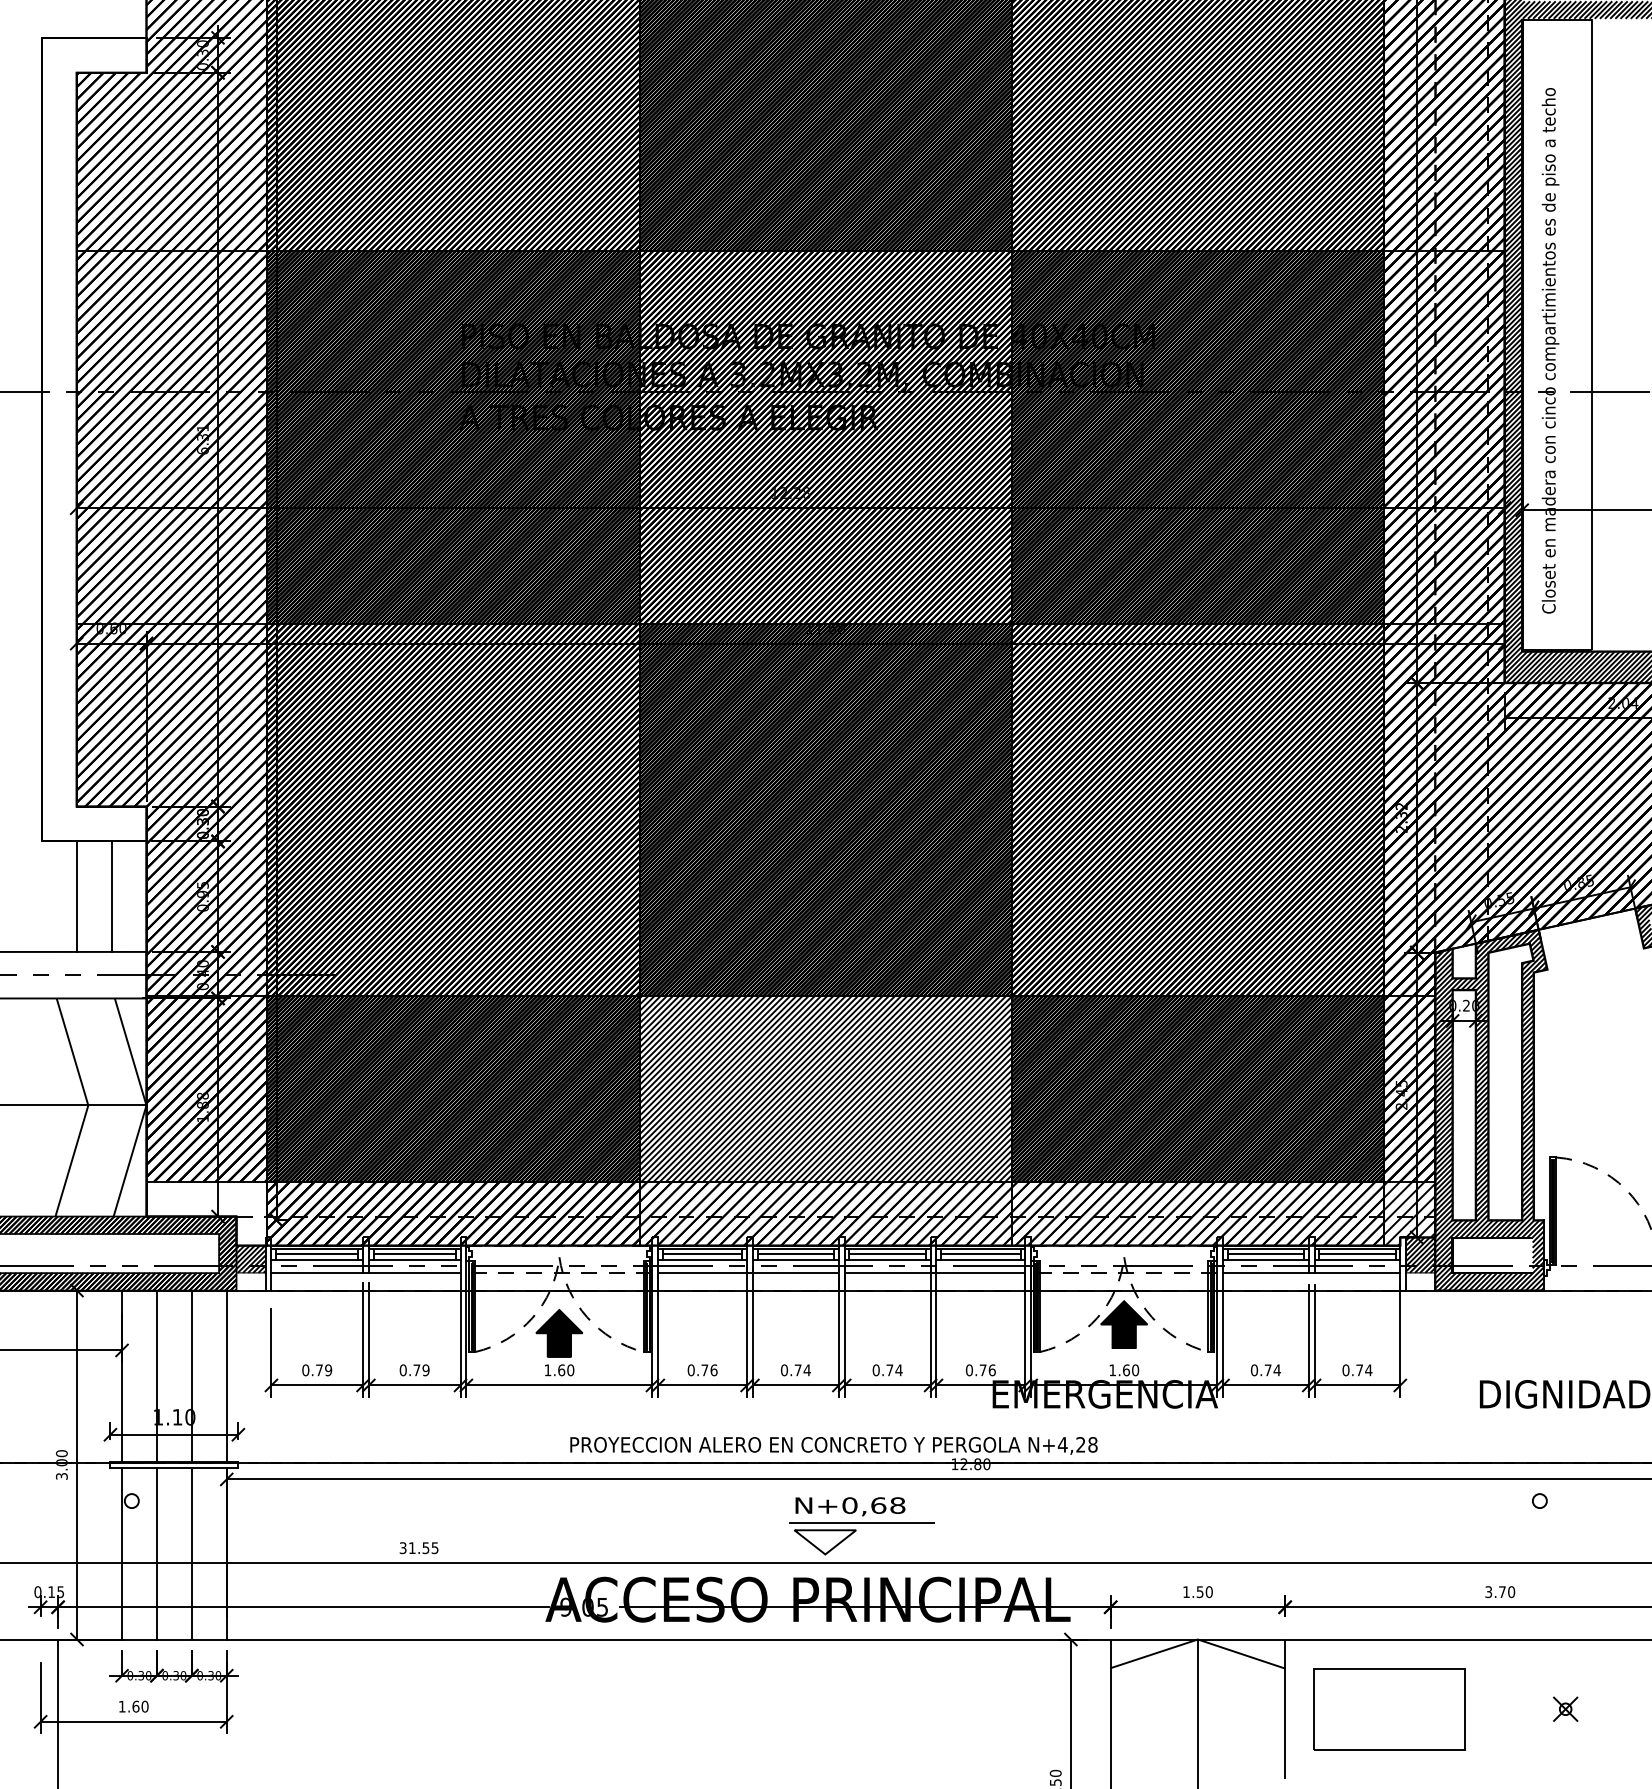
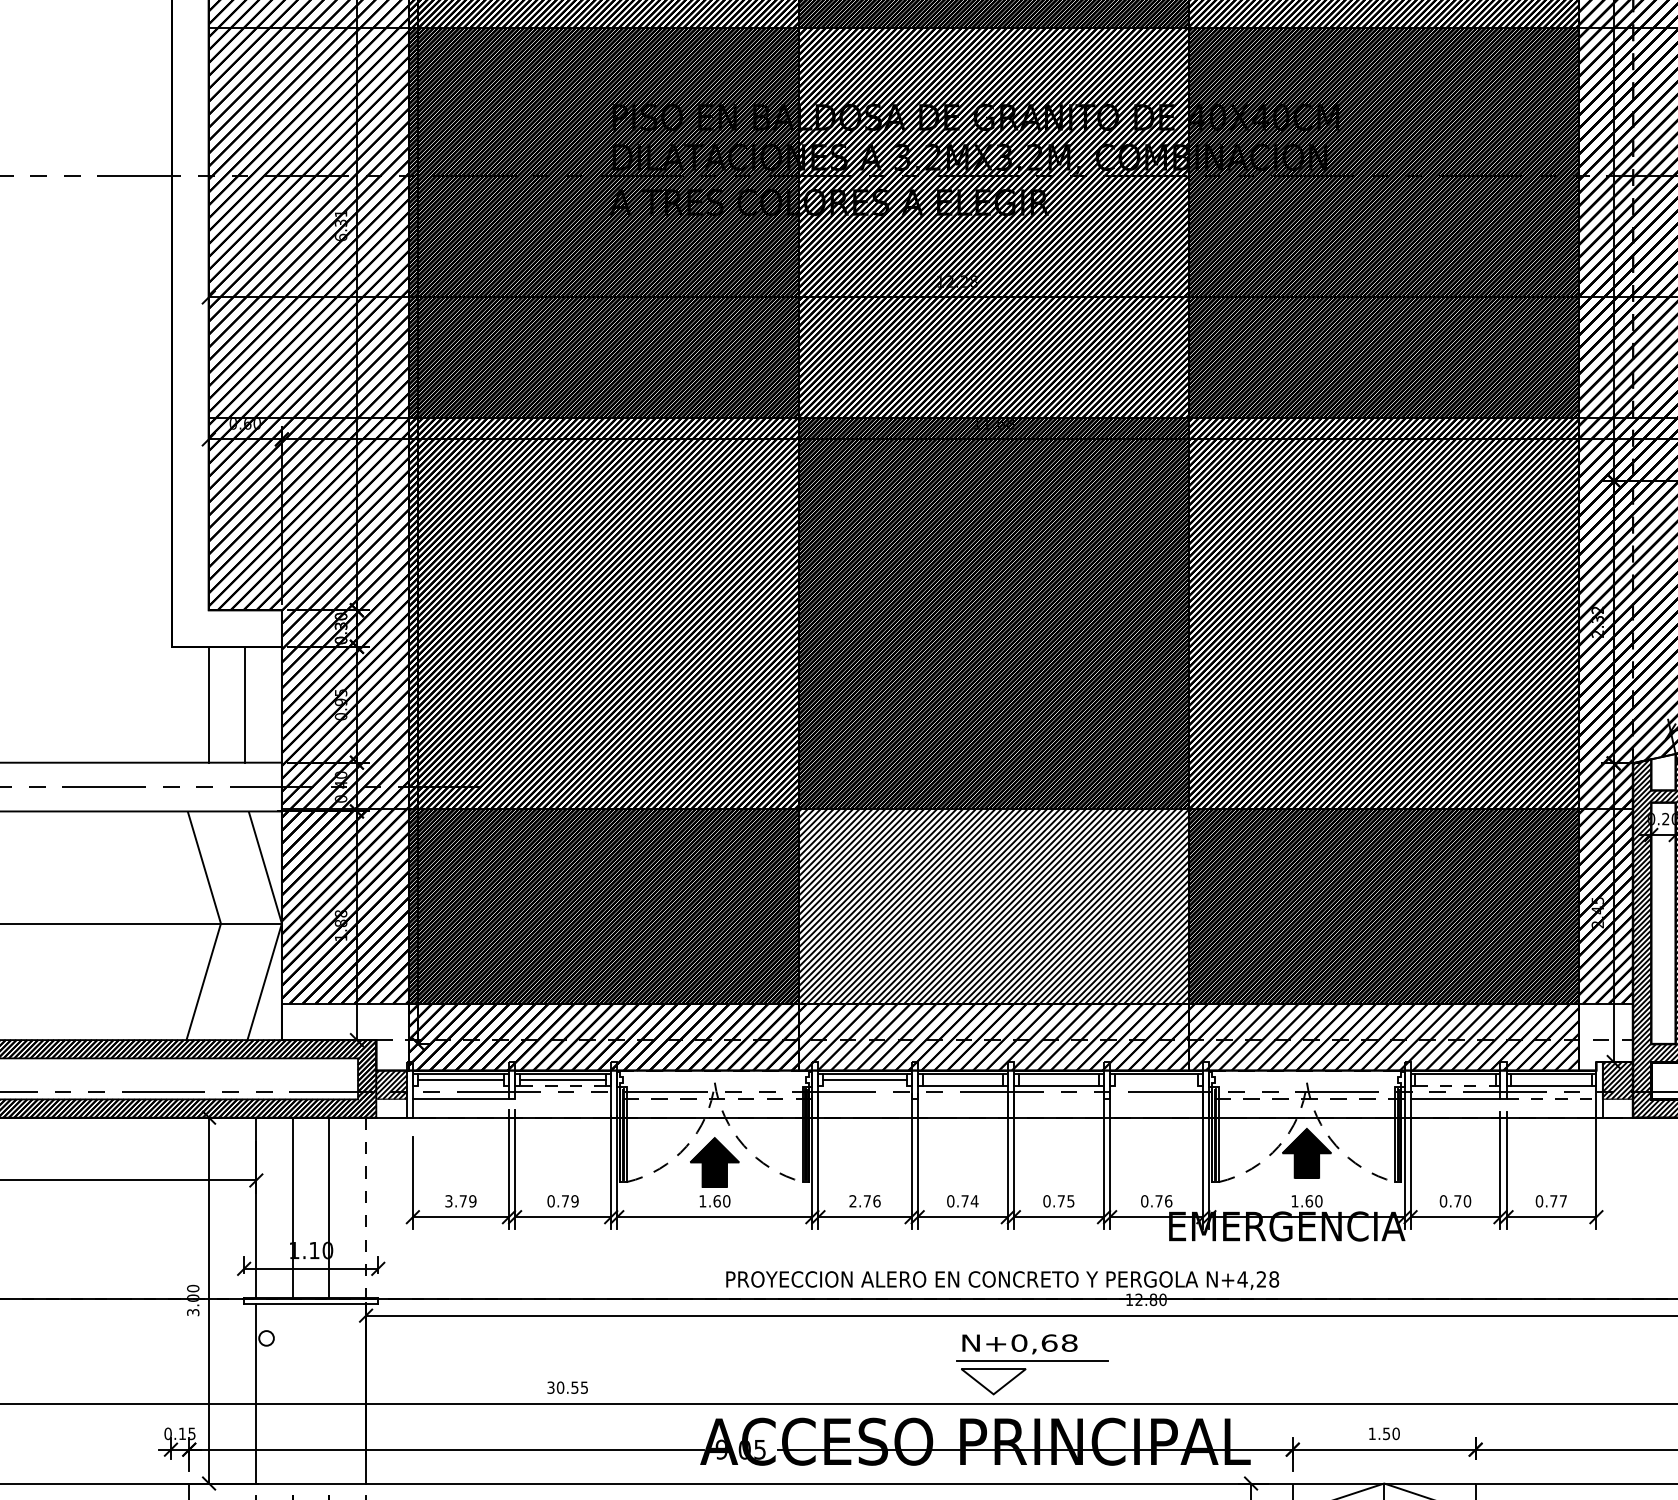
hatch: (1409, 1213) -> (1606, 1036), removed
line: (795, 1254) -> (962, 1079), removed
line: (887, 1254) -> (1058, 1079), removed
line: (980, 1254) -> (1156, 1079), removed
line: (1265, 1254) -> (1455, 1079), removed
line: (1357, 1254) -> (1551, 1079), removed
line: (317, 1260) -> (461, 1086), removed
line: (414, 1260) -> (562, 1086), solid -> dashed
line: (702, 1260) -> (864, 1086), removed
line: (980, 1260) -> (1156, 1086), removed
line: (1266, 1260) -> (1456, 1086), solid -> dashed
line: (414, 1272) -> (562, 1098), removed
line: (748, 1272) -> (913, 1098), removed
line: (934, 1272) -> (1108, 1098), removed
line: (1357, 1272) -> (1551, 1098), solid -> dashed
text: (305, 1370) -> (448, 1201), 0.79 -> 3.79
text: (690, 1370) -> (852, 1201), 0.76 -> 2.76
text: (898, 1370) -> (1070, 1201), 0.74 -> 0.75
text: (1276, 1370) -> (1466, 1201), 0.74 -> 0.70
text: (1368, 1370) -> (1563, 1201), 0.74 -> 0.77
line: (226, 1376) -> (365, 1207), solid -> dashed
text: (411, 1548) -> (559, 1388), 31.55 -> 30.55
line: (156, 1553) -> (292, 1393), removed
line: (191, 1553) -> (329, 1393), removed

